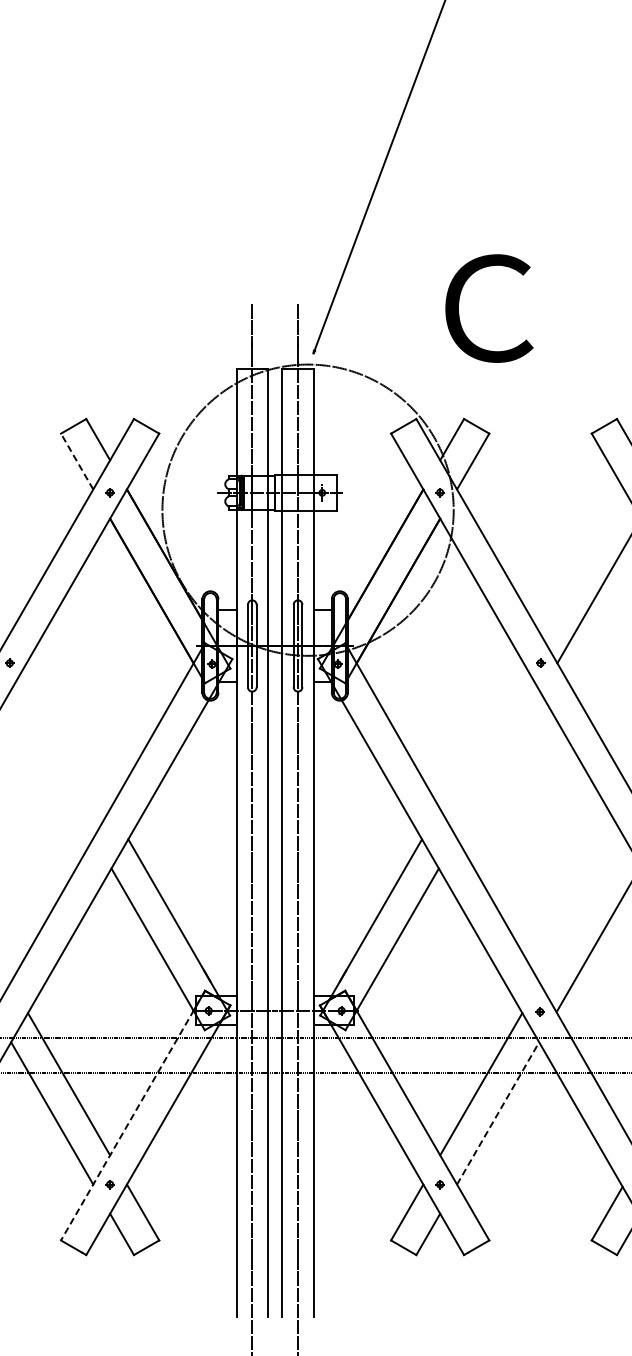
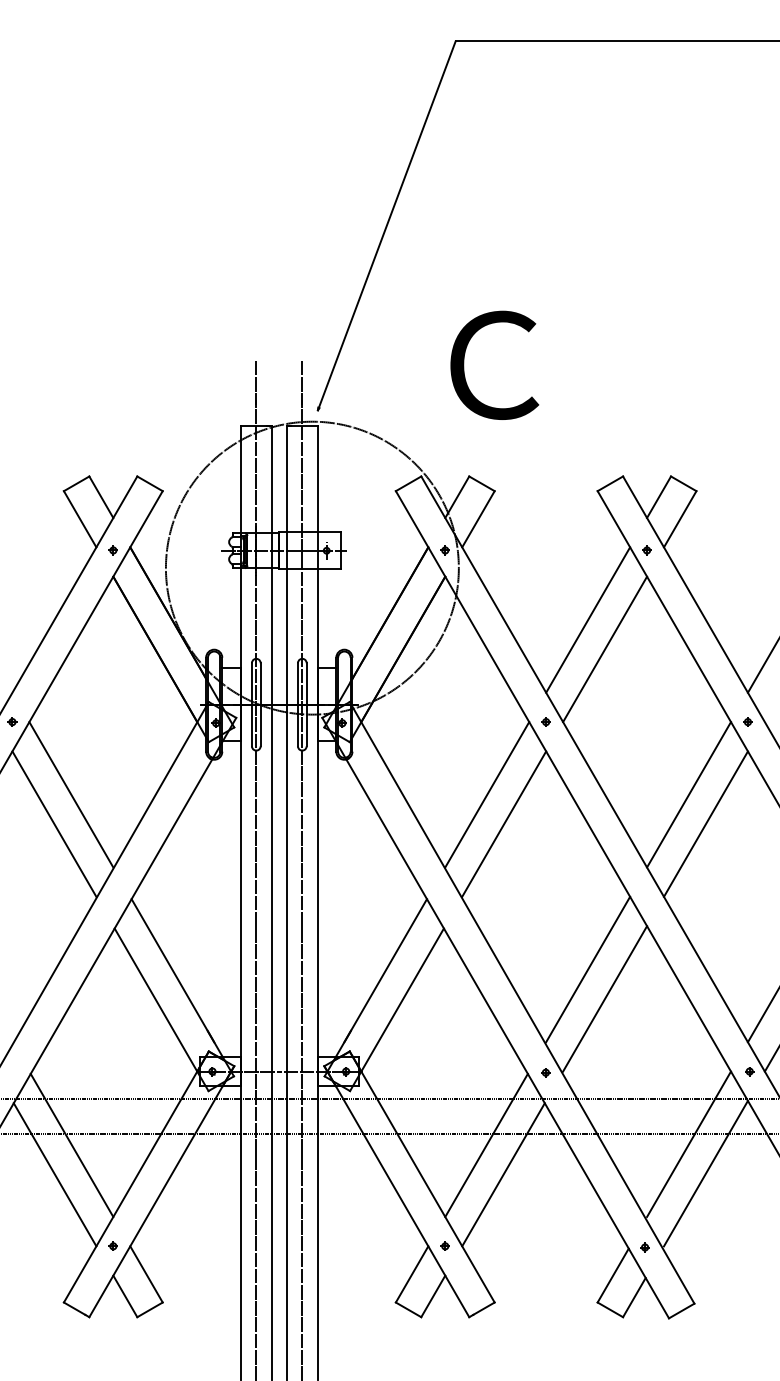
line: (76, 460) -> (79, 518), dashed -> solid
line: (582, 561) -> (588, 619), added
line: (68, 735) -> (71, 794), added
line: (482, 735) -> (487, 794), added
line: (51, 764) -> (54, 823), added
line: (499, 764) -> (504, 823), added
line: (582, 909) -> (588, 969), added
line: (498, 1113) -> (503, 1174), dashed -> solid
line: (133, 1116) -> (136, 1177), dashed -> solid

